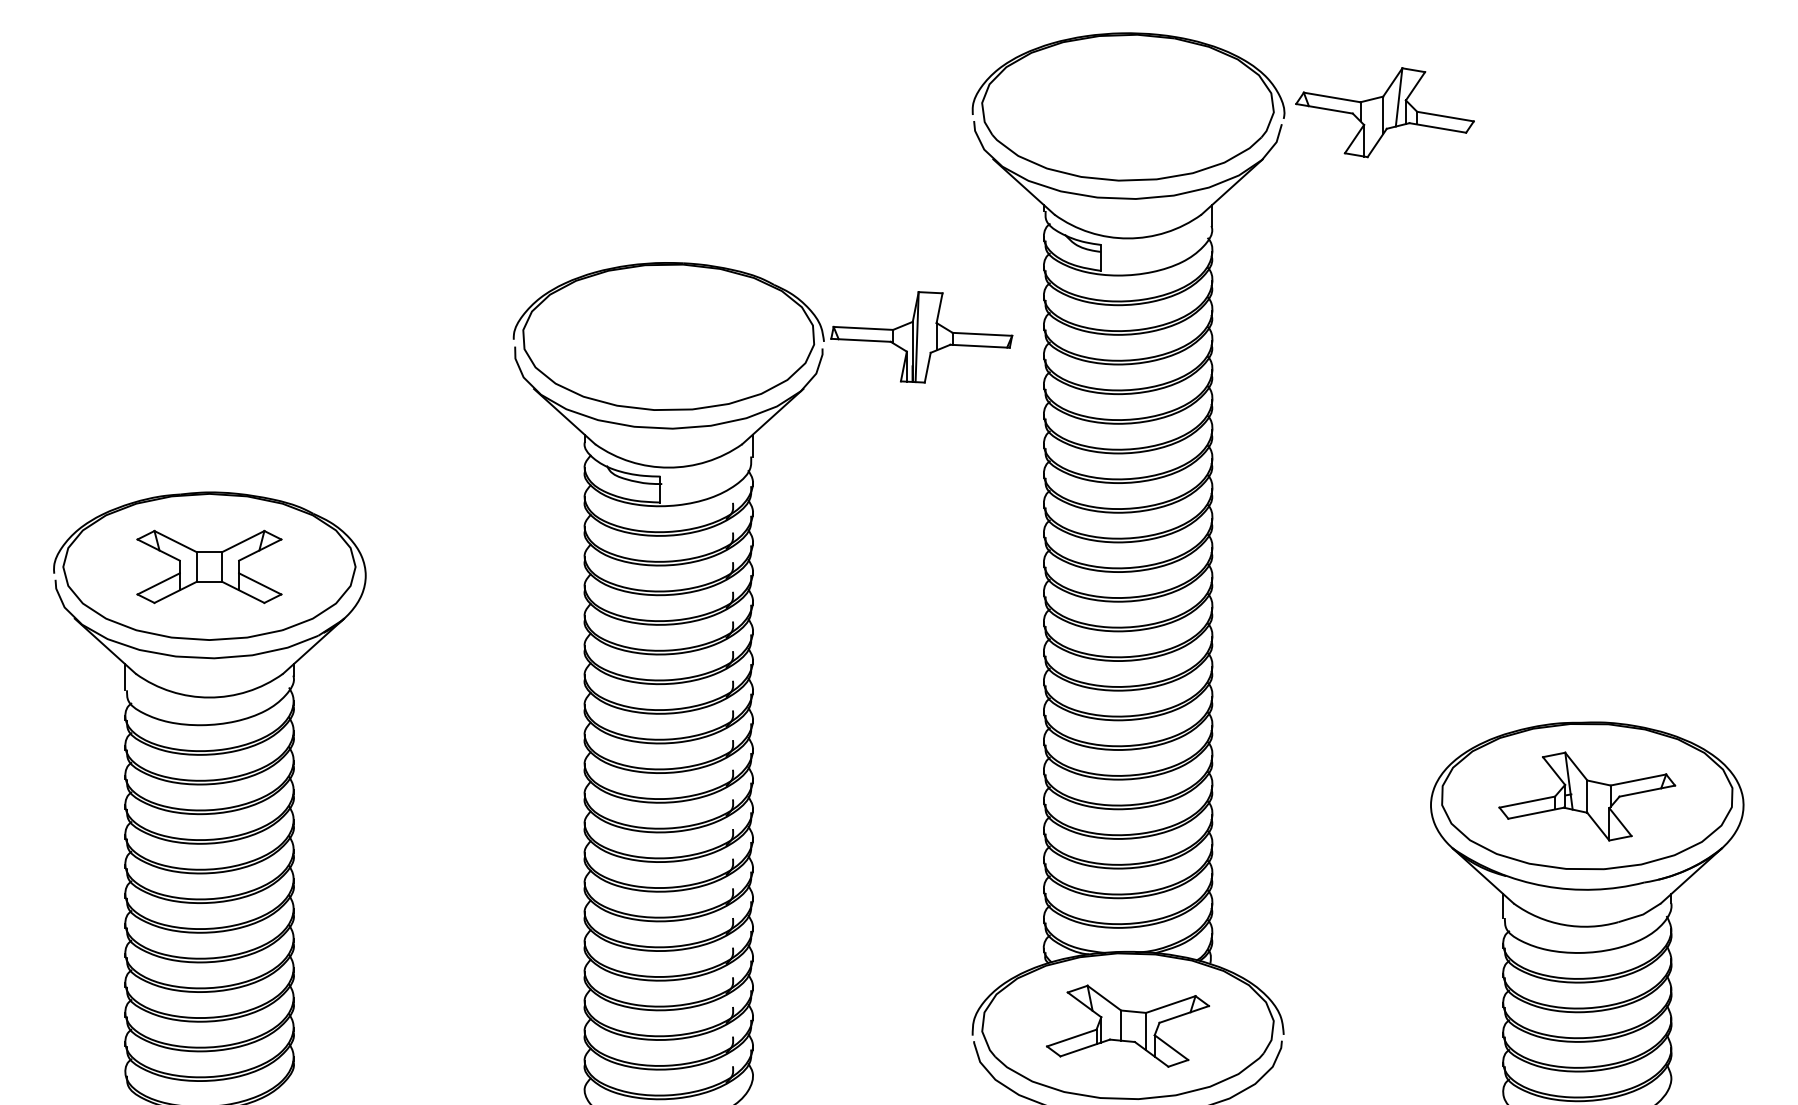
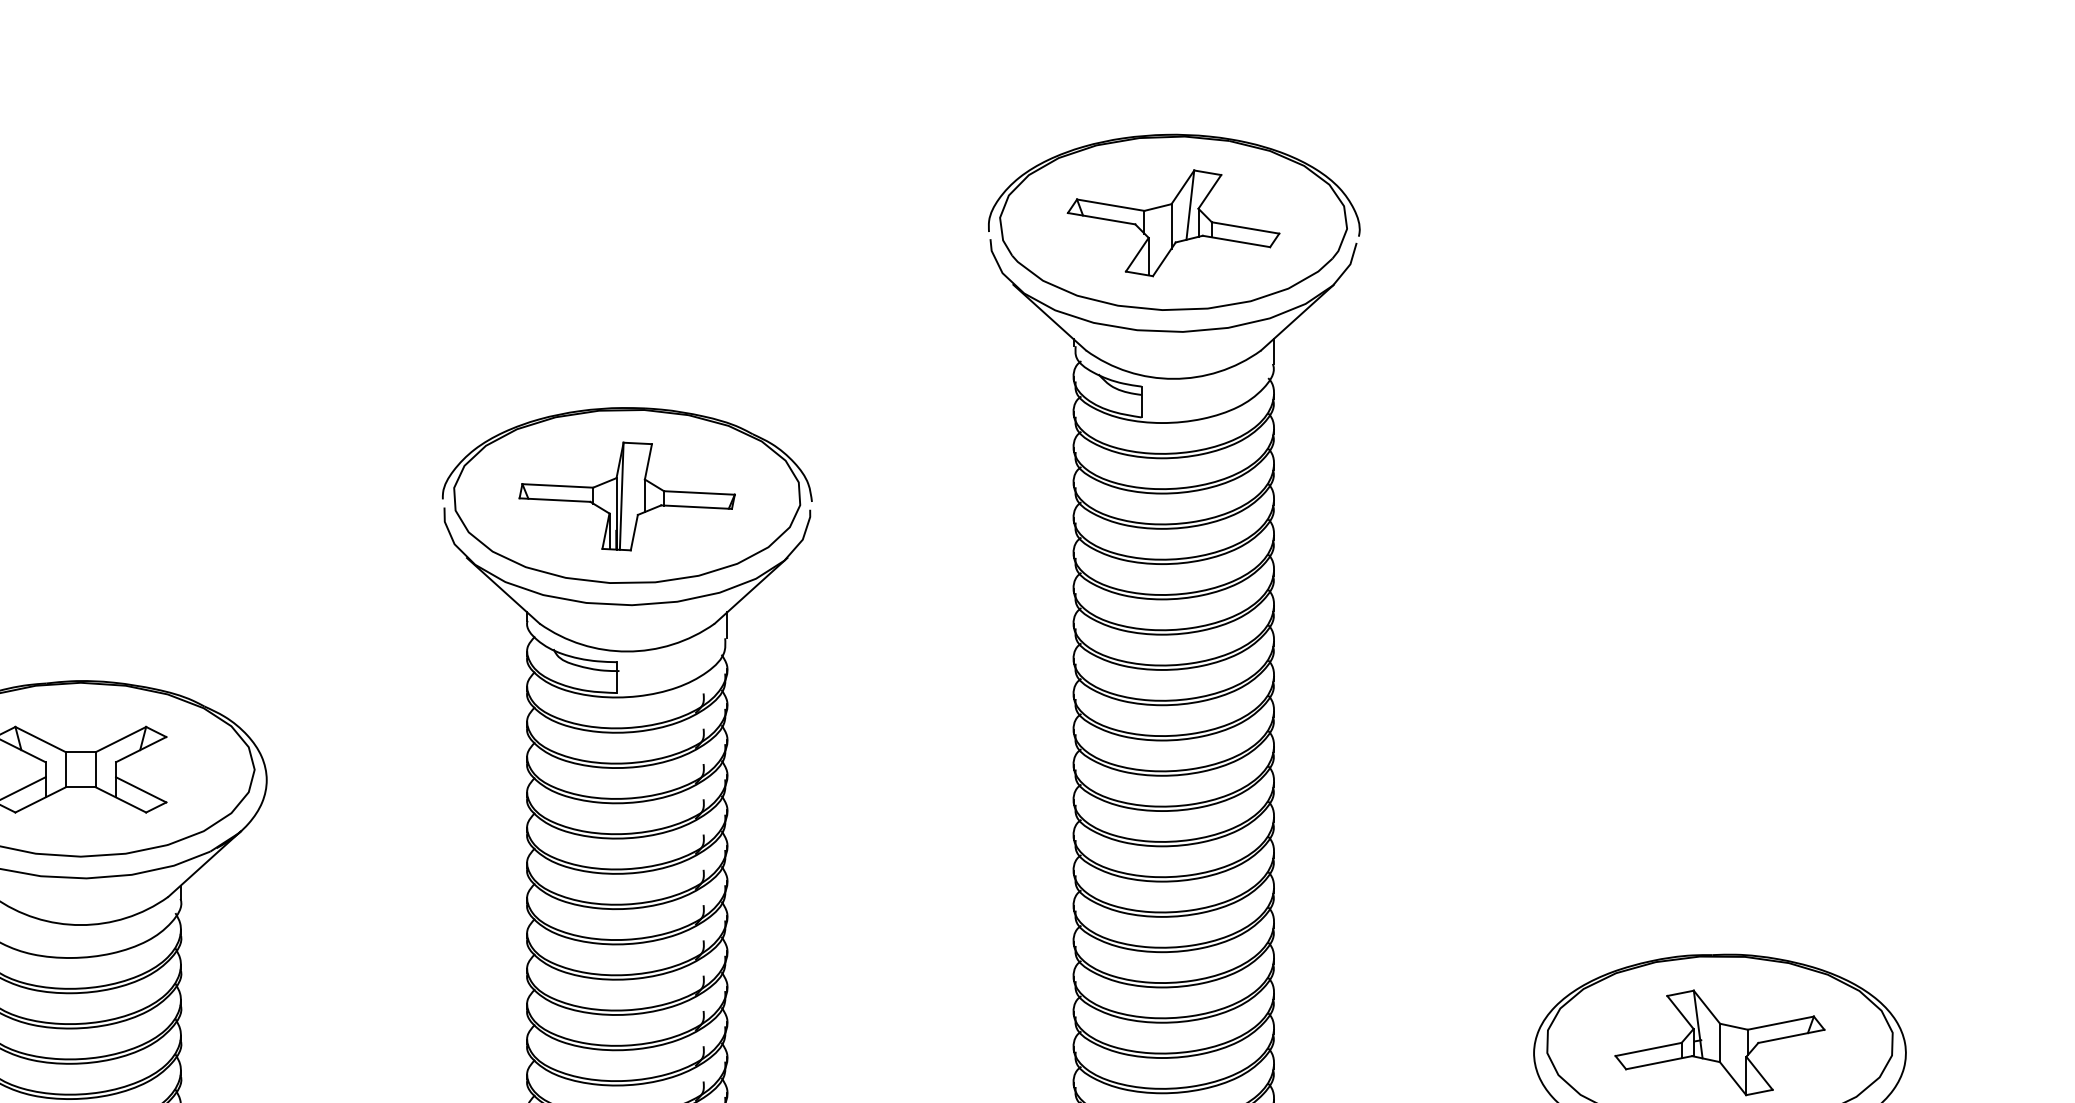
part: (1384, 112) -> (1172, 223), moved
part: (921, 337) -> (626, 496), moved

